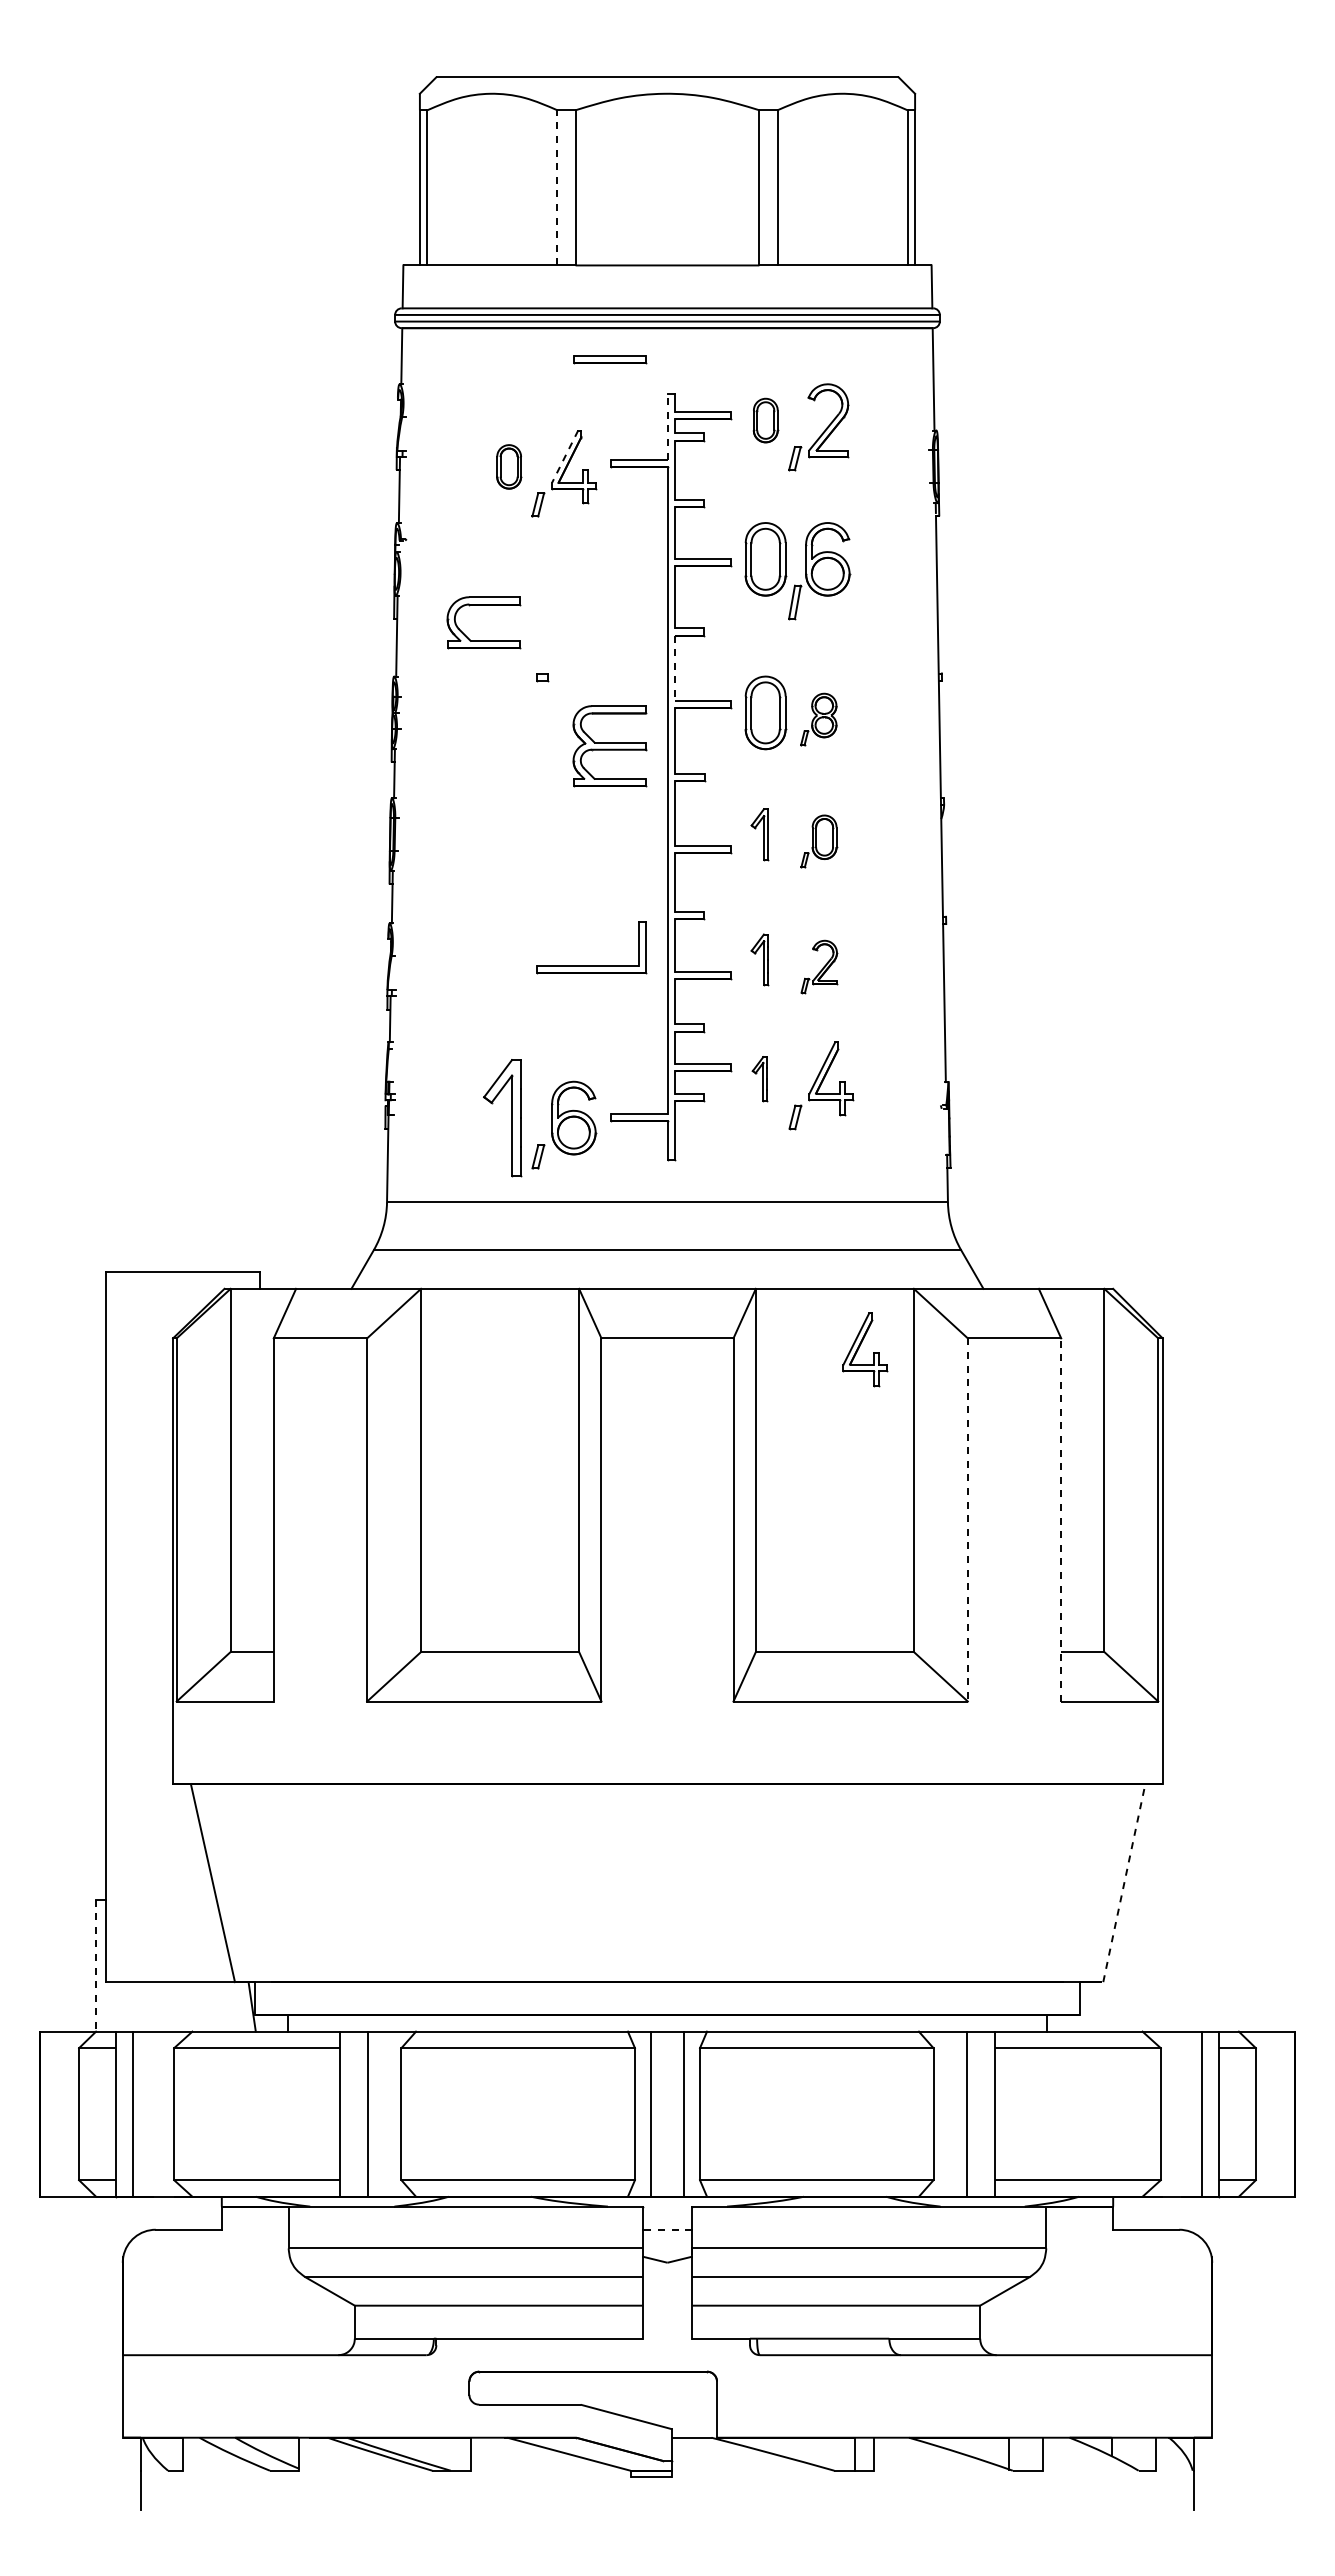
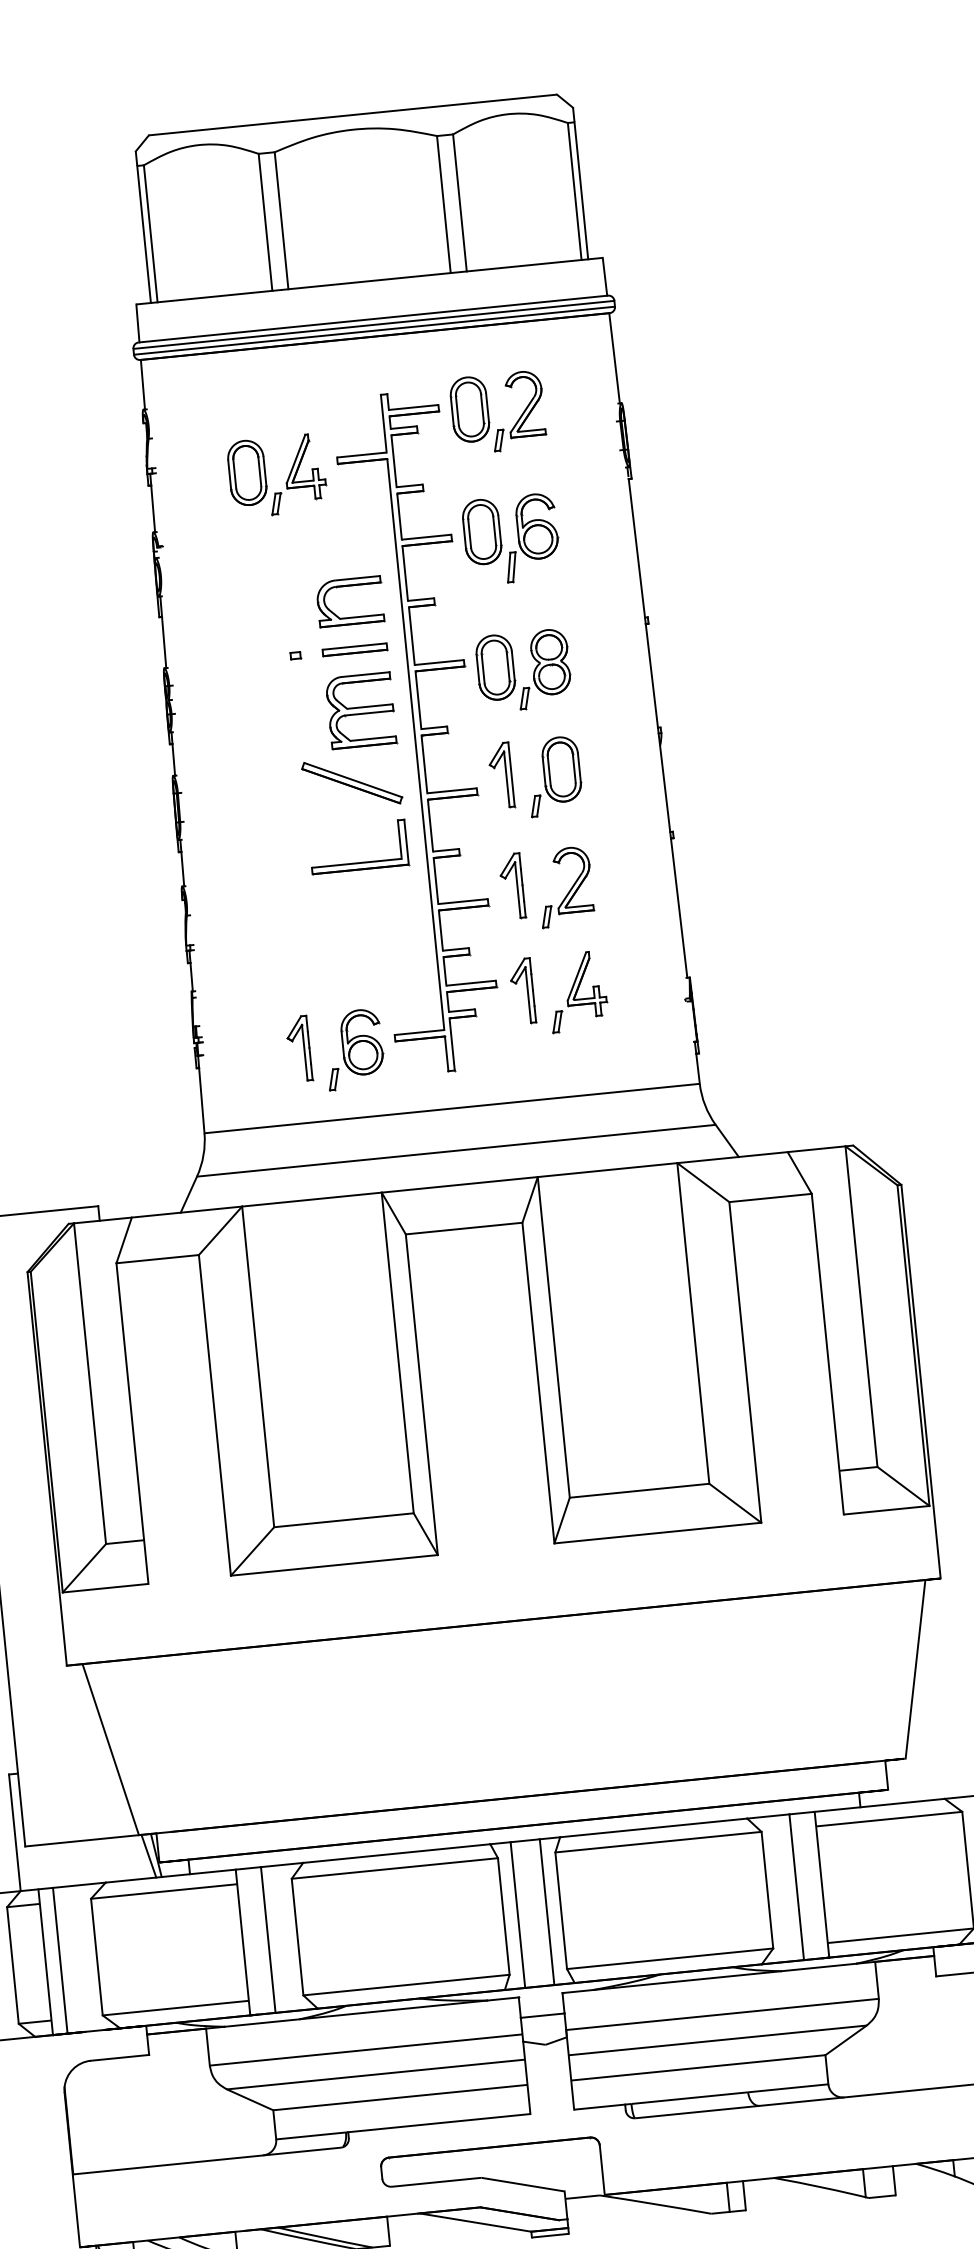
line: (557, 187) -> (265, 222), dashed -> solid
part: (610, 359) -> (355, 650), moved
part: (765, 420) -> (469, 409), size x1.67
line: (667, 426) -> (383, 423), dashed -> solid
line: (564, 457) -> (295, 459), dashed -> solid
part: (509, 466) -> (247, 472), size x1.67
part: (483, 605) -> (348, 586), moved
line: (675, 668) -> (412, 636), dashed -> solid
part: (818, 719) -> (542, 668), size x1.67
part: (591, 826) -> (351, 783), added
part: (759, 834) -> (500, 775), size x1.43
part: (818, 841) -> (553, 776), size x1.67
part: (759, 959) -> (511, 885), size x1.43
part: (591, 965) -> (359, 862), moved
part: (819, 966) -> (565, 886), size x1.67
part: (759, 1078) -> (522, 990), size x1.67
part: (502, 1118) -> (299, 1048), size x0.62
part: (865, 1349) -> (639, 1220), removed
line: (967, 1519) -> (745, 1362), dashed -> solid
line: (1061, 1519) -> (828, 1353), dashed -> solid
line: (1124, 1882) -> (915, 1668), dashed -> solid
line: (96, 1966) -> (15, 1833), dashed -> solid
line: (243, 2006) -> (148, 1855), added
line: (667, 2229) -> (542, 2015), dashed -> solid

